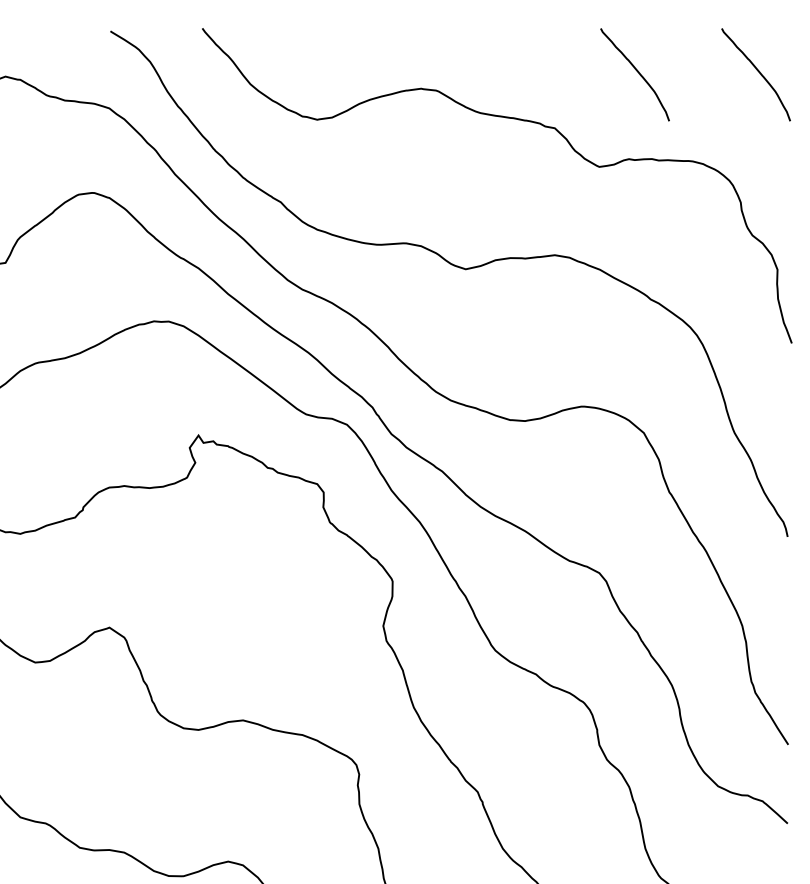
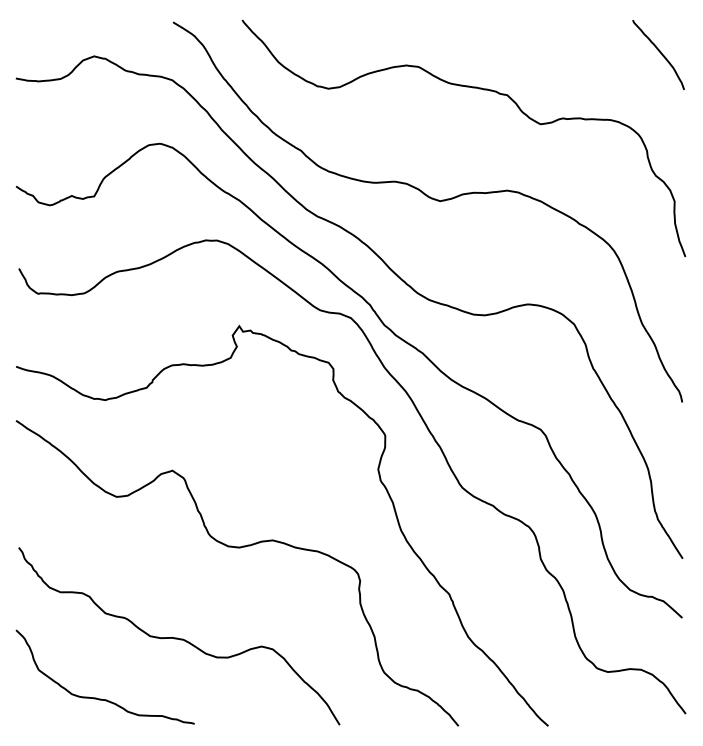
curve: (636, 71) -> (568, 52), removed

